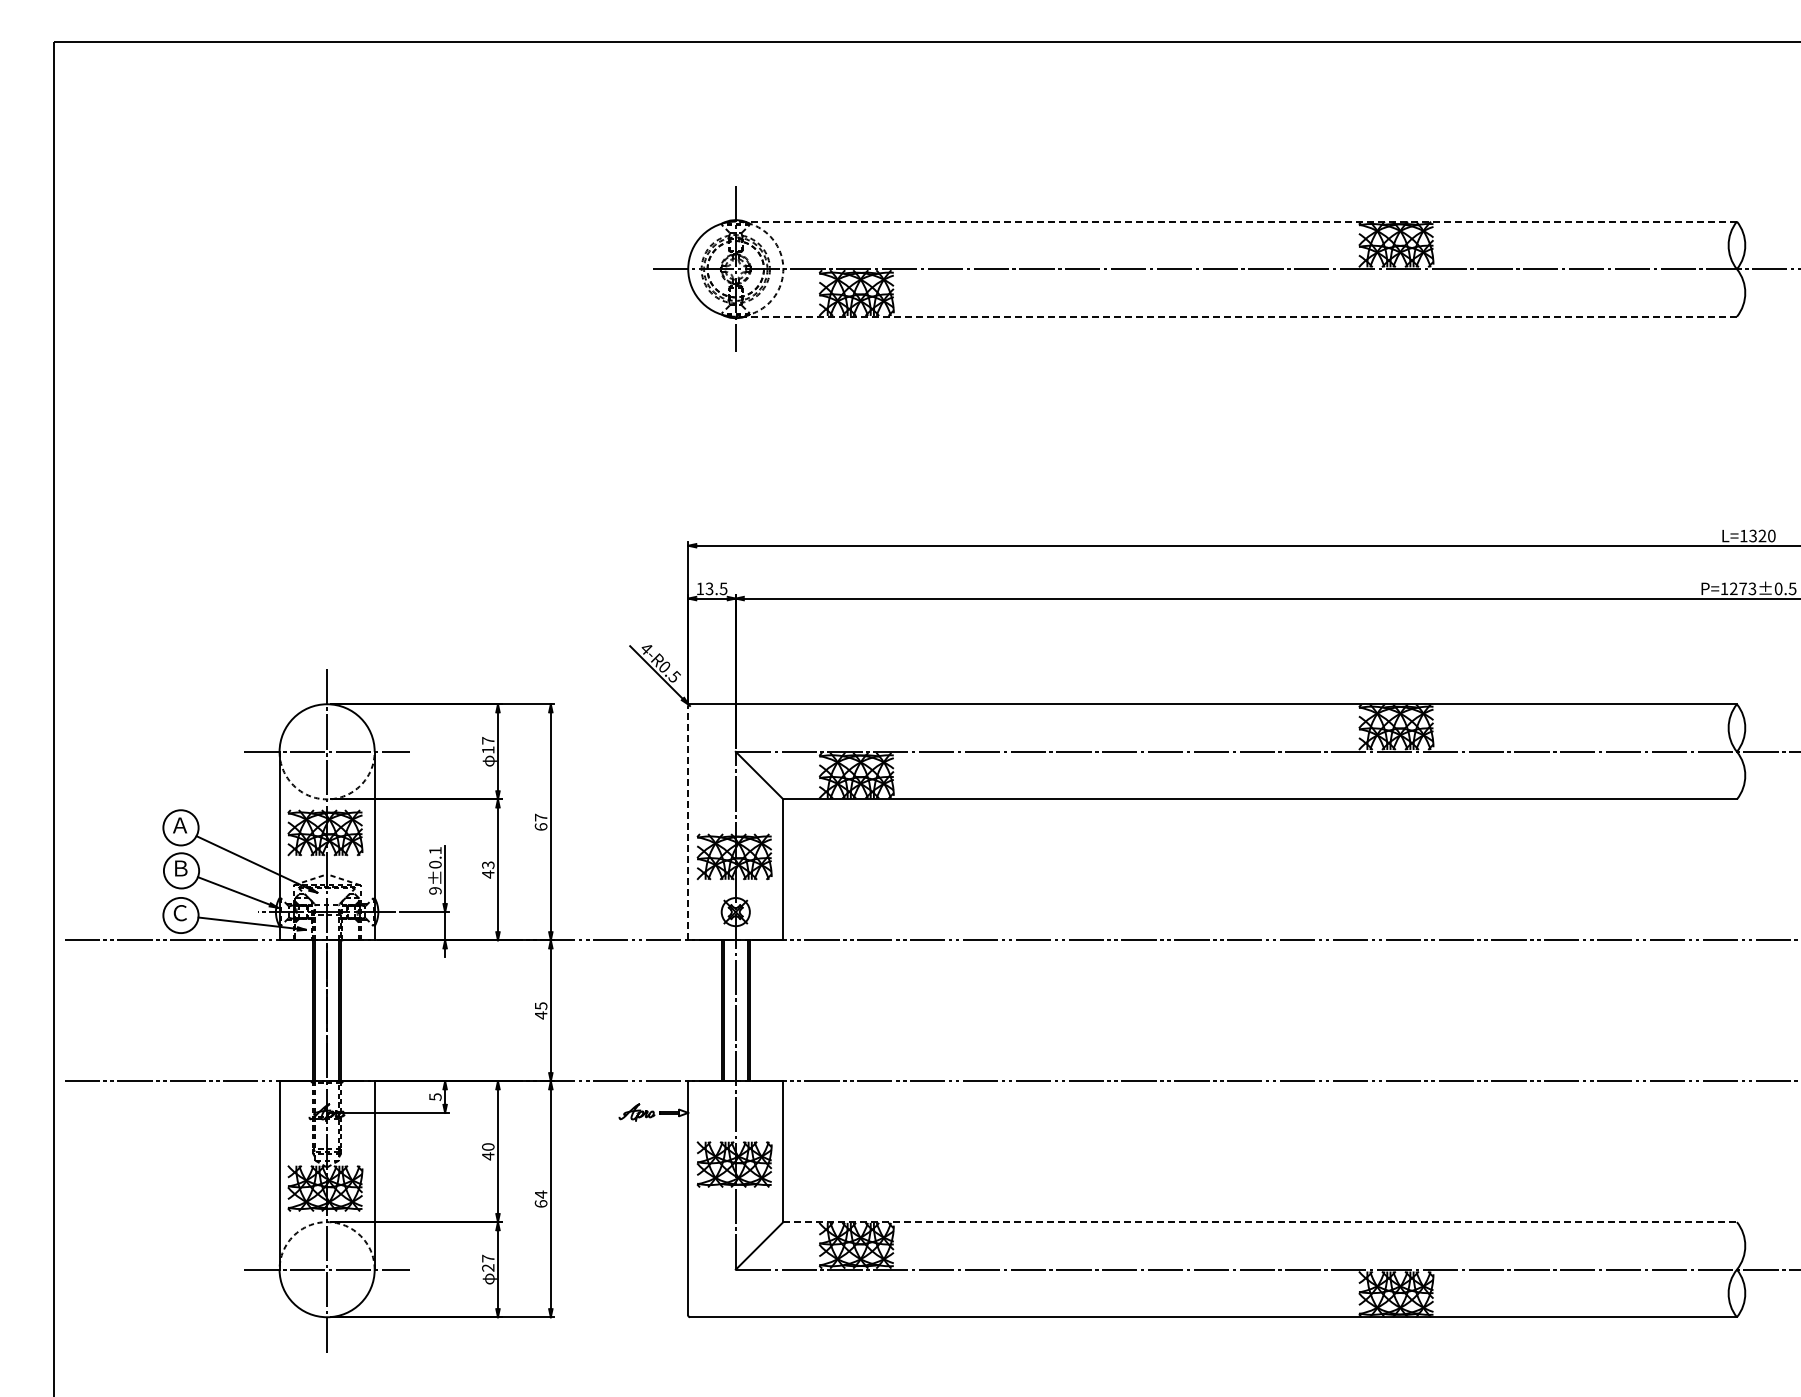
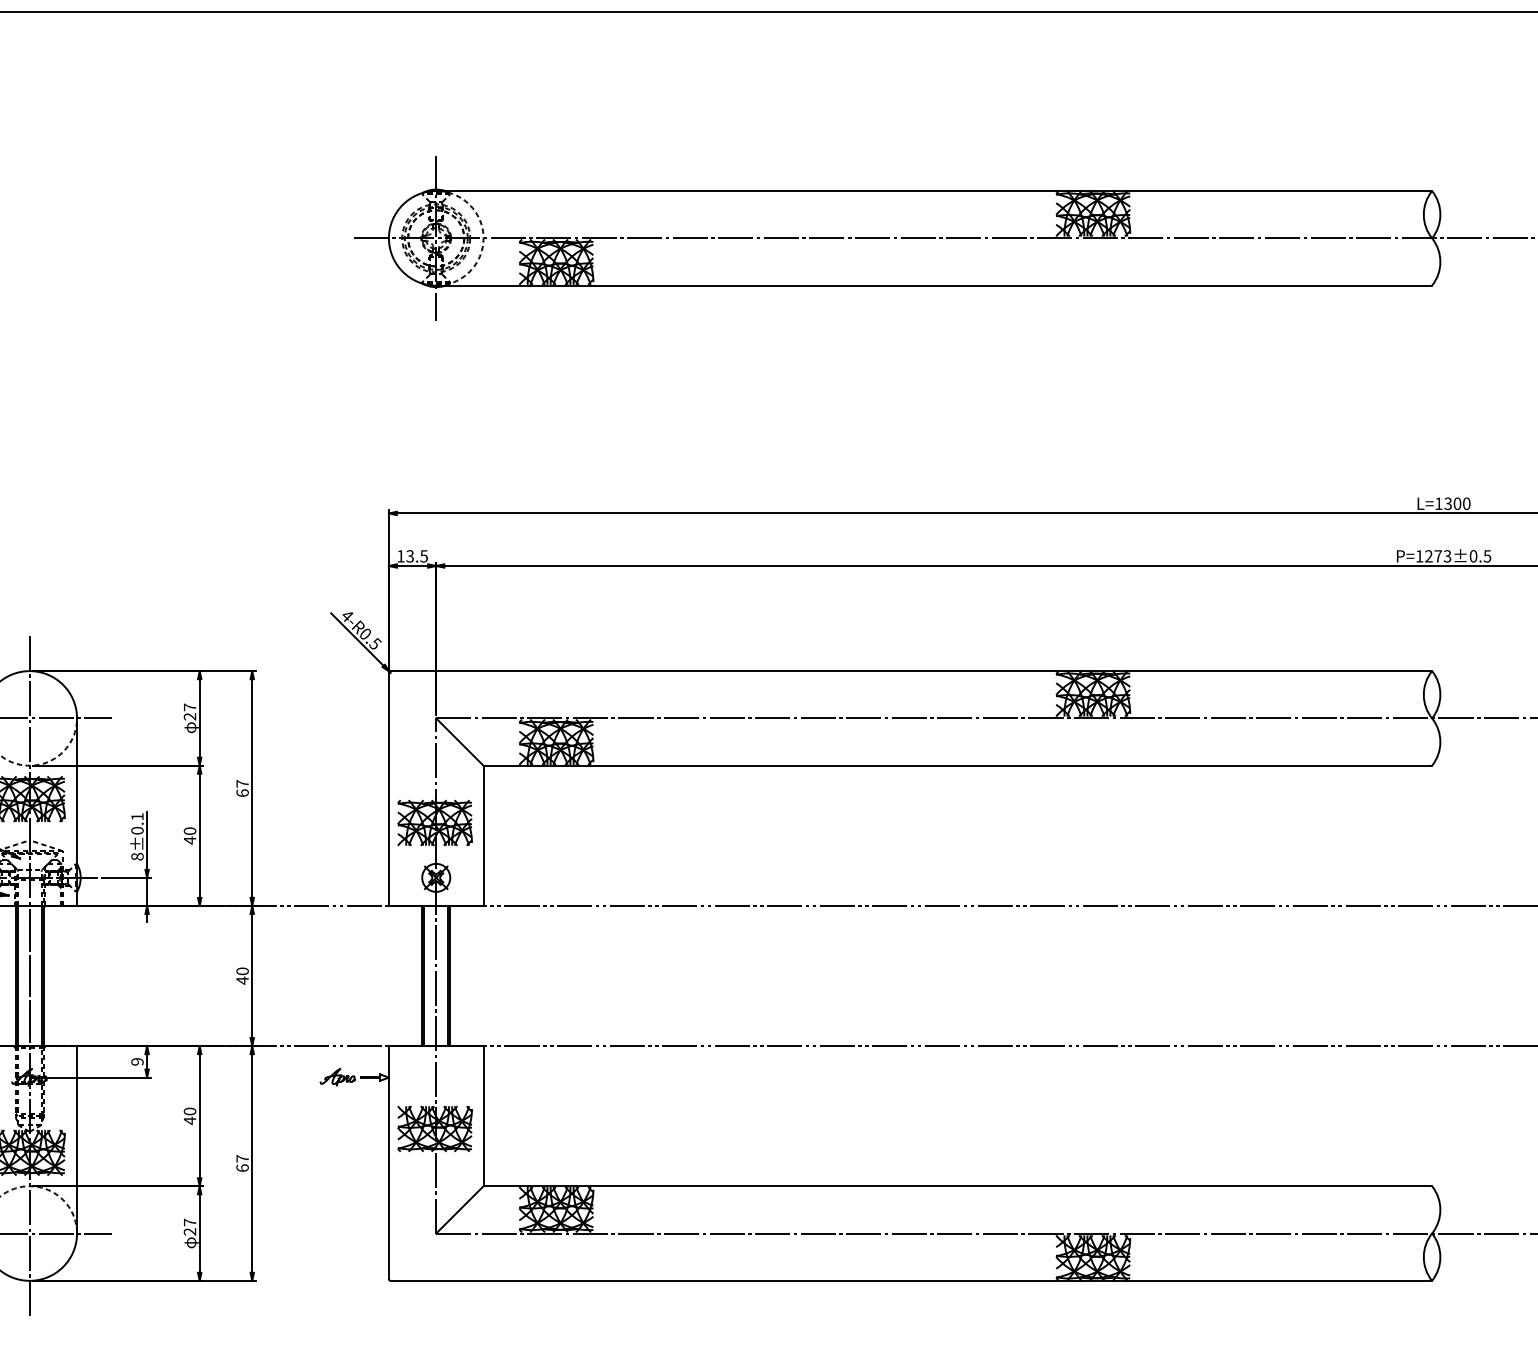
line: (1236, 221) -> (934, 190), dashed -> solid
line: (1236, 316) -> (934, 285), dashed -> solid
text: (1762, 535) -> (1457, 503), L=1320 -> L=1300
text: (488, 749) -> (190, 716), 17 -> 27
line: (688, 822) -> (389, 788), dashed -> solid
text: (488, 864) -> (190, 830), 43 -> 40
text: (435, 890) -> (137, 856), 9±0.1 -> 8±0.1
text: (540, 1005) -> (241, 970), 45 -> 40
text: (435, 1096) -> (137, 1061), 5 -> 9
text: (541, 1194) -> (242, 1158), 64 -> 67
line: (1260, 1222) -> (958, 1186), dashed -> solid

